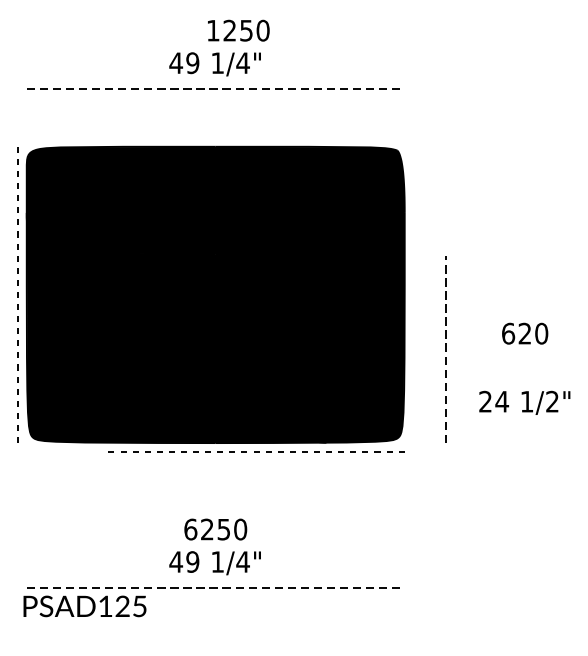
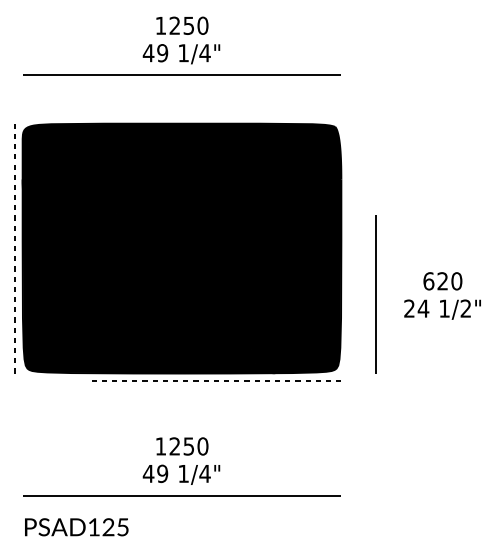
text: (238, 30) -> (182, 25), moved
line: (216, 89) -> (182, 75), dashed -> solid
line: (445, 349) -> (375, 294), dashed -> solid
text: (524, 402) -> (442, 309), moved
text: (190, 529) -> (160, 446), 6250 -> 1250
line: (216, 587) -> (182, 495), dashed -> solid
text: (84, 606) -> (76, 527), moved

